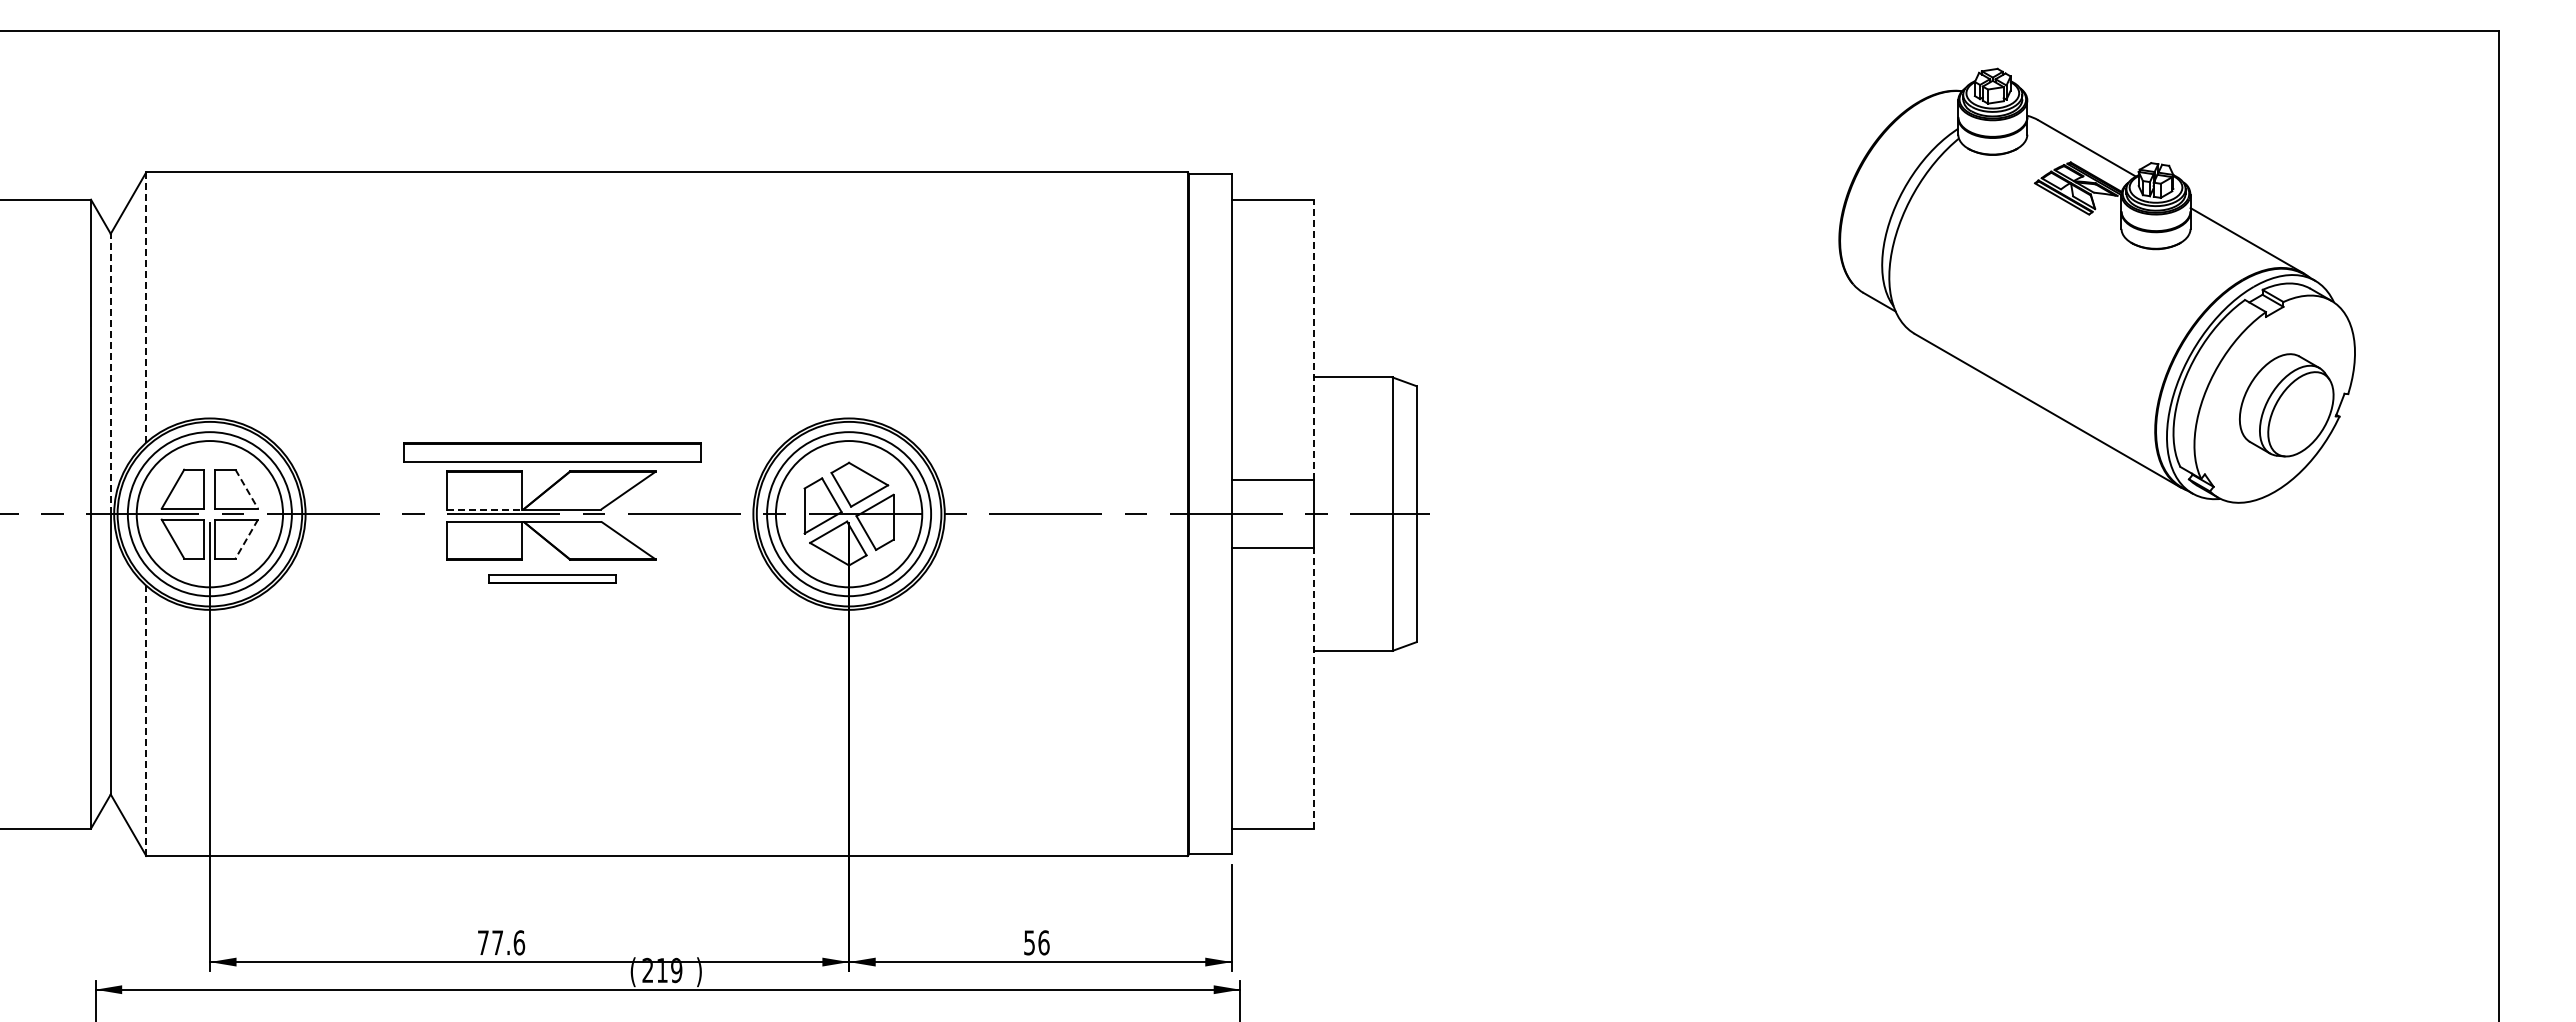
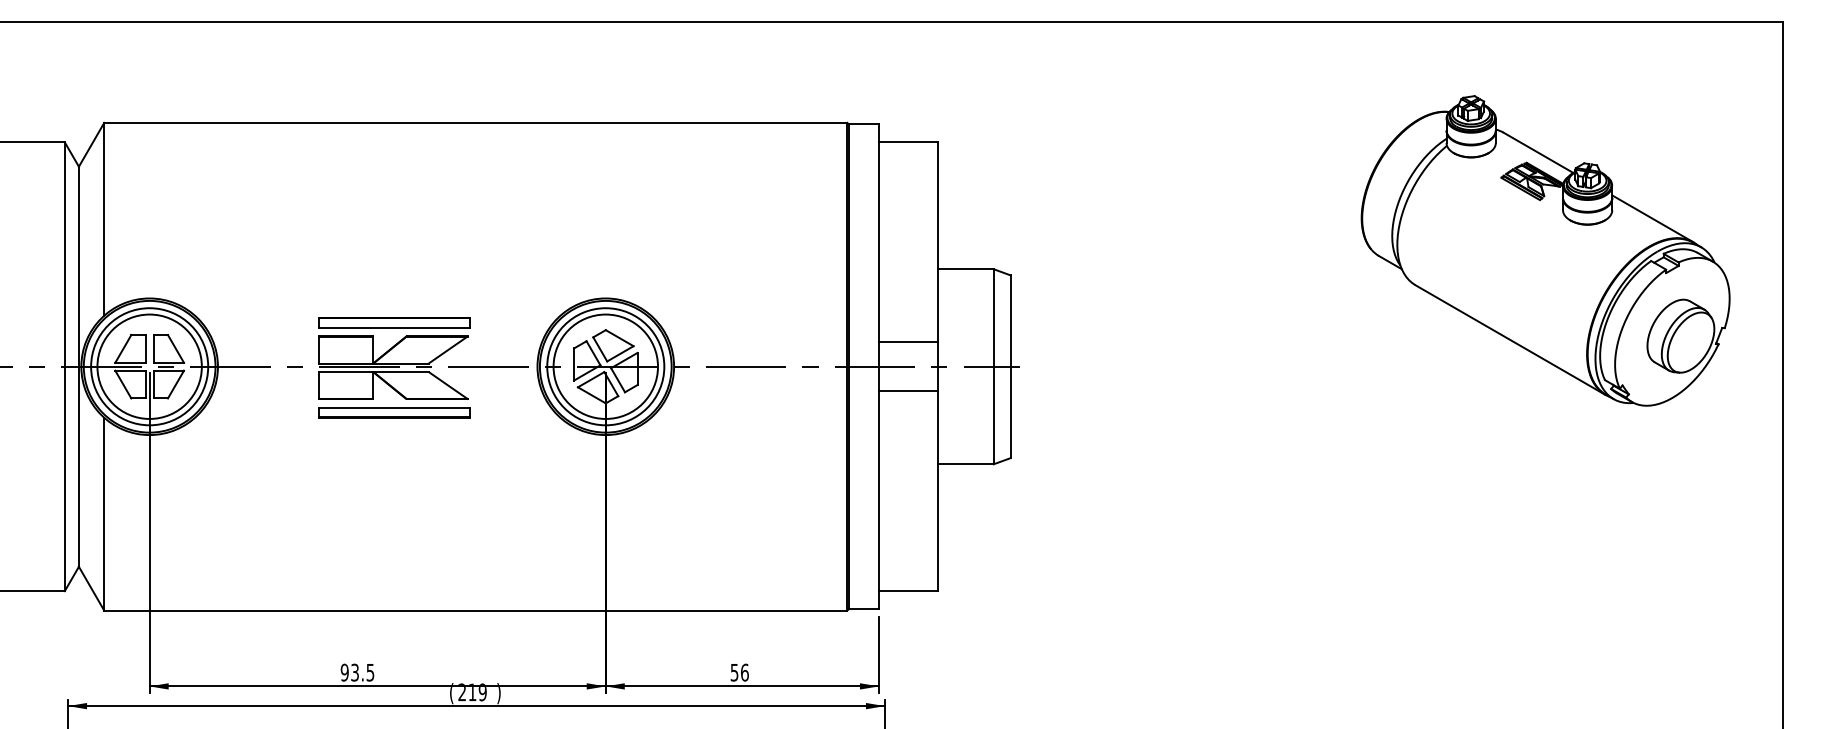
part: (2096, 285) -> (1545, 250), moved
line: (146, 307) -> (104, 219), dashed -> solid
line: (1313, 339) -> (937, 242), dashed -> solid
line: (110, 373) -> (78, 266), dashed -> solid
part: (552, 451) -> (394, 322), size x0.71
line: (247, 489) -> (176, 349), dashed -> solid
line: (484, 509) -> (345, 363), dashed -> solid
line: (246, 539) -> (175, 384), dashed -> solid
part: (552, 578) -> (394, 412), size x1.67
line: (1313, 688) -> (937, 491), dashed -> solid
line: (146, 720) -> (104, 513), dashed -> solid
text: (501, 942) -> (357, 672), 77.6 -> 93.5

